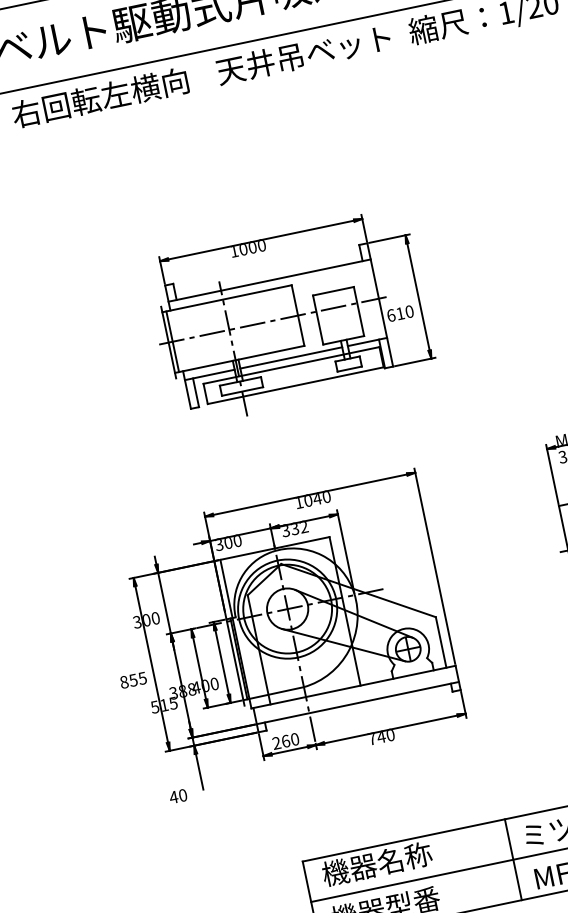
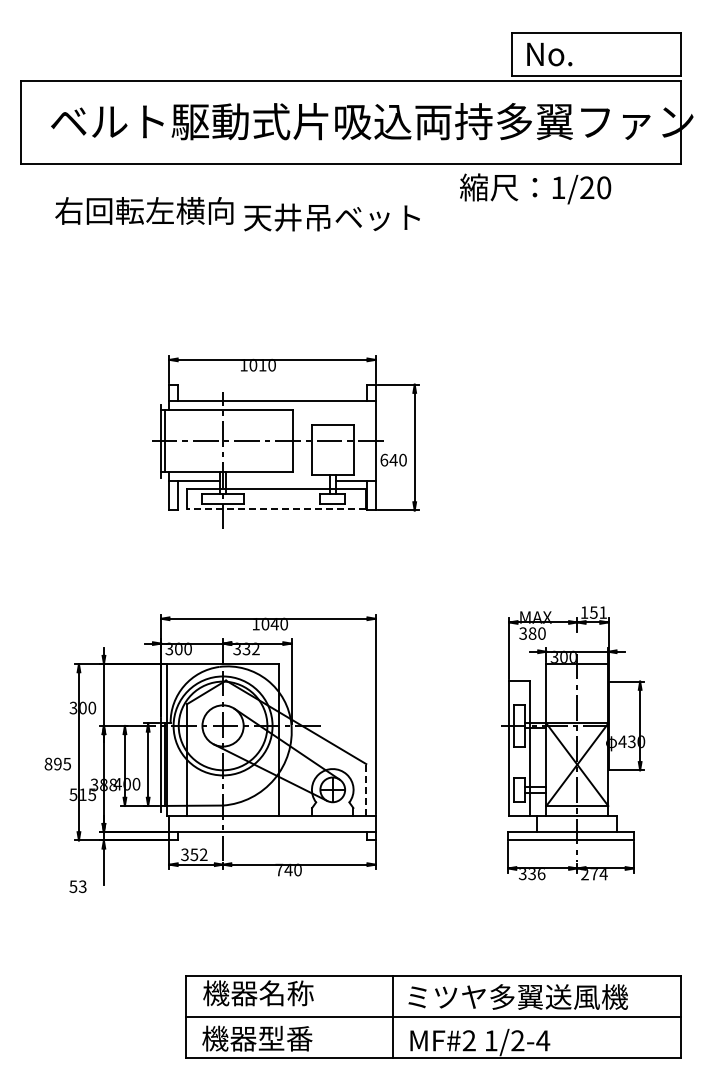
text: (303, 54) -> (331, 217), moved
text: (100, 97) -> (144, 210), moved
text: (252, 246) -> (262, 364), 1000 -> 1010
text: (400, 313) -> (393, 460), 610 -> 640
line: (290, 358) -> (277, 481), removed
line: (295, 385) -> (276, 509), solid -> dashed
line: (441, 642) -> (366, 789), solid -> dashed
text: (133, 679) -> (57, 763), 855 -> 895
text: (285, 740) -> (194, 854), 260 -> 352
text: (177, 796) -> (77, 886), 40 -> 53

